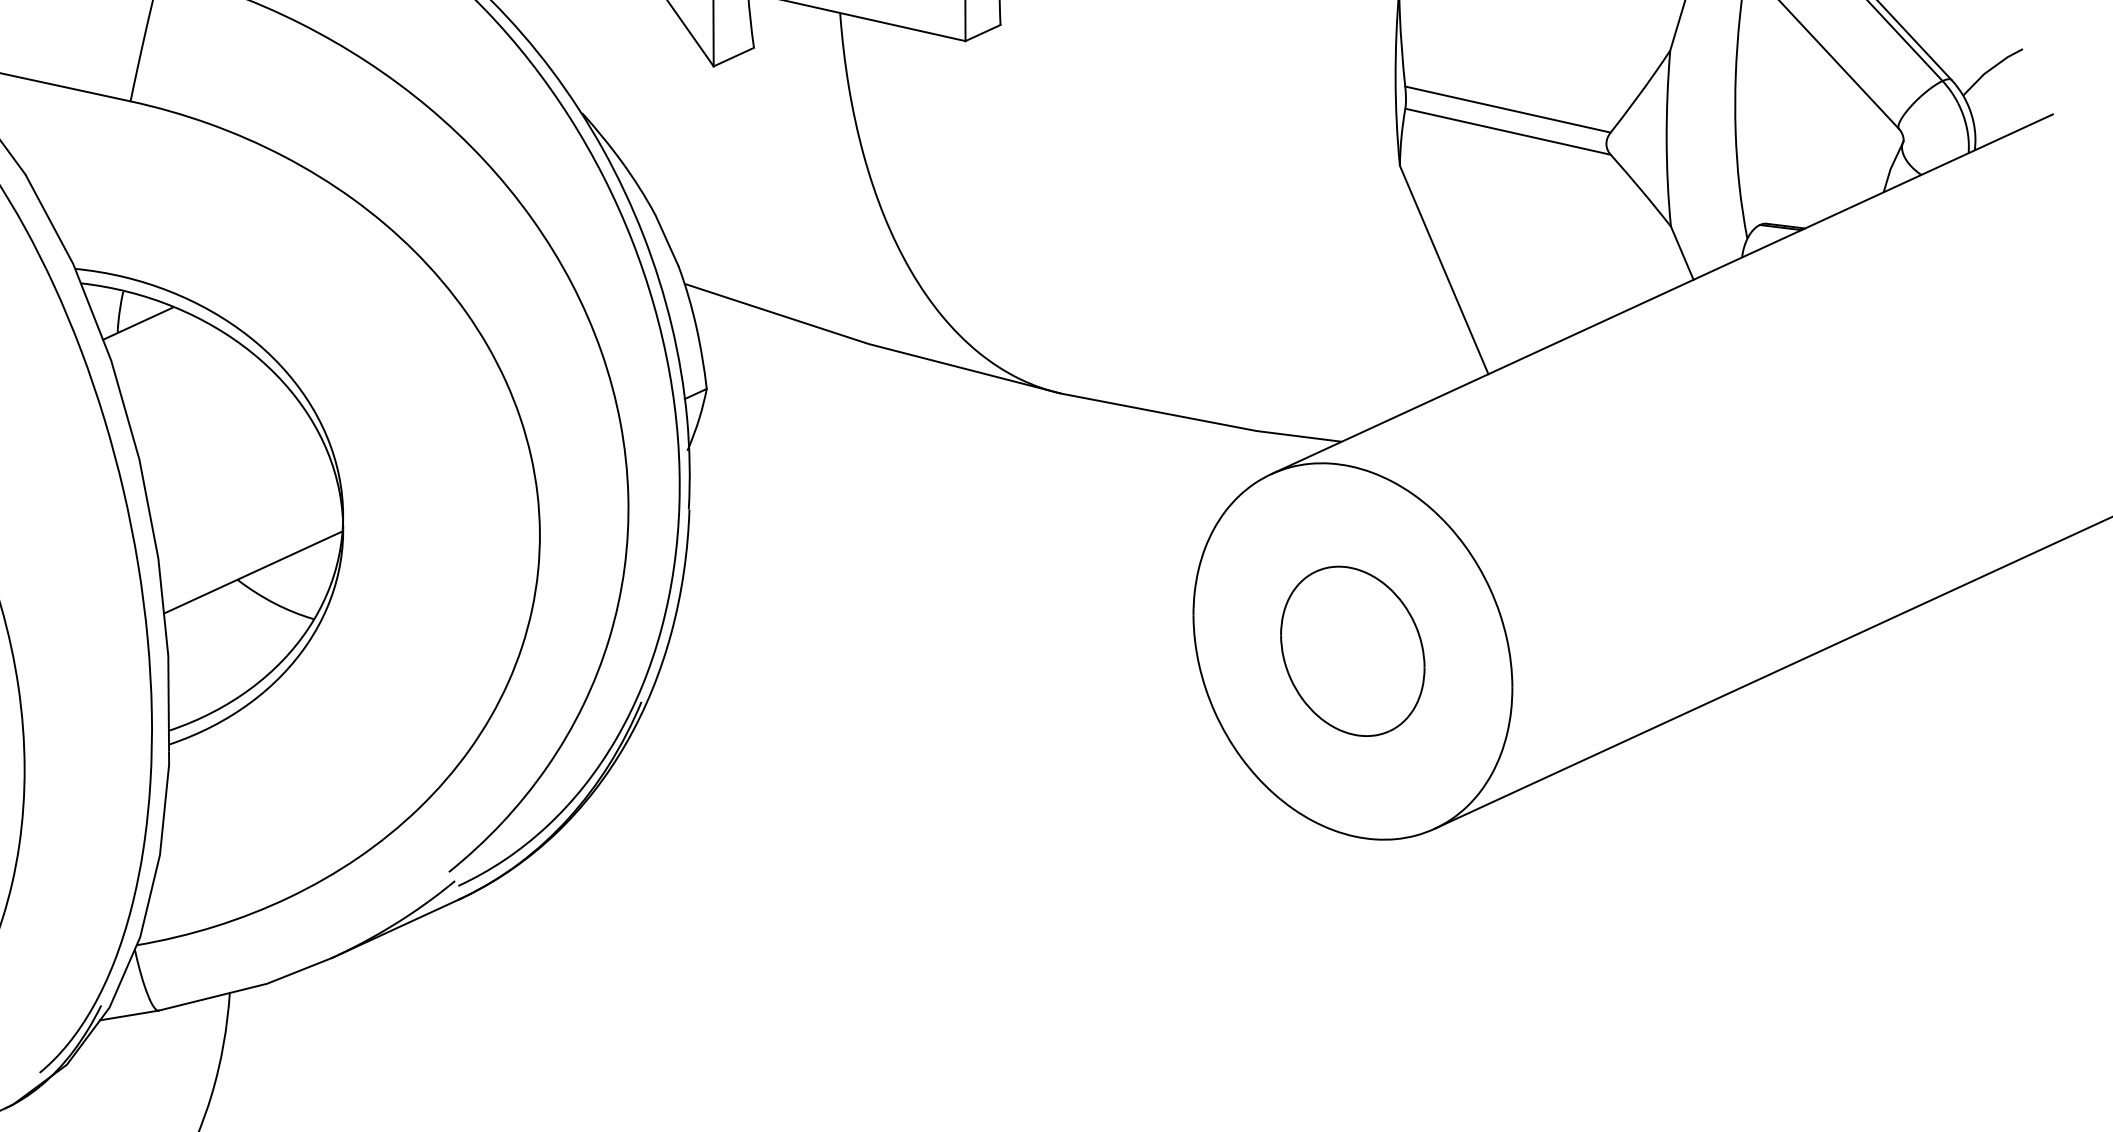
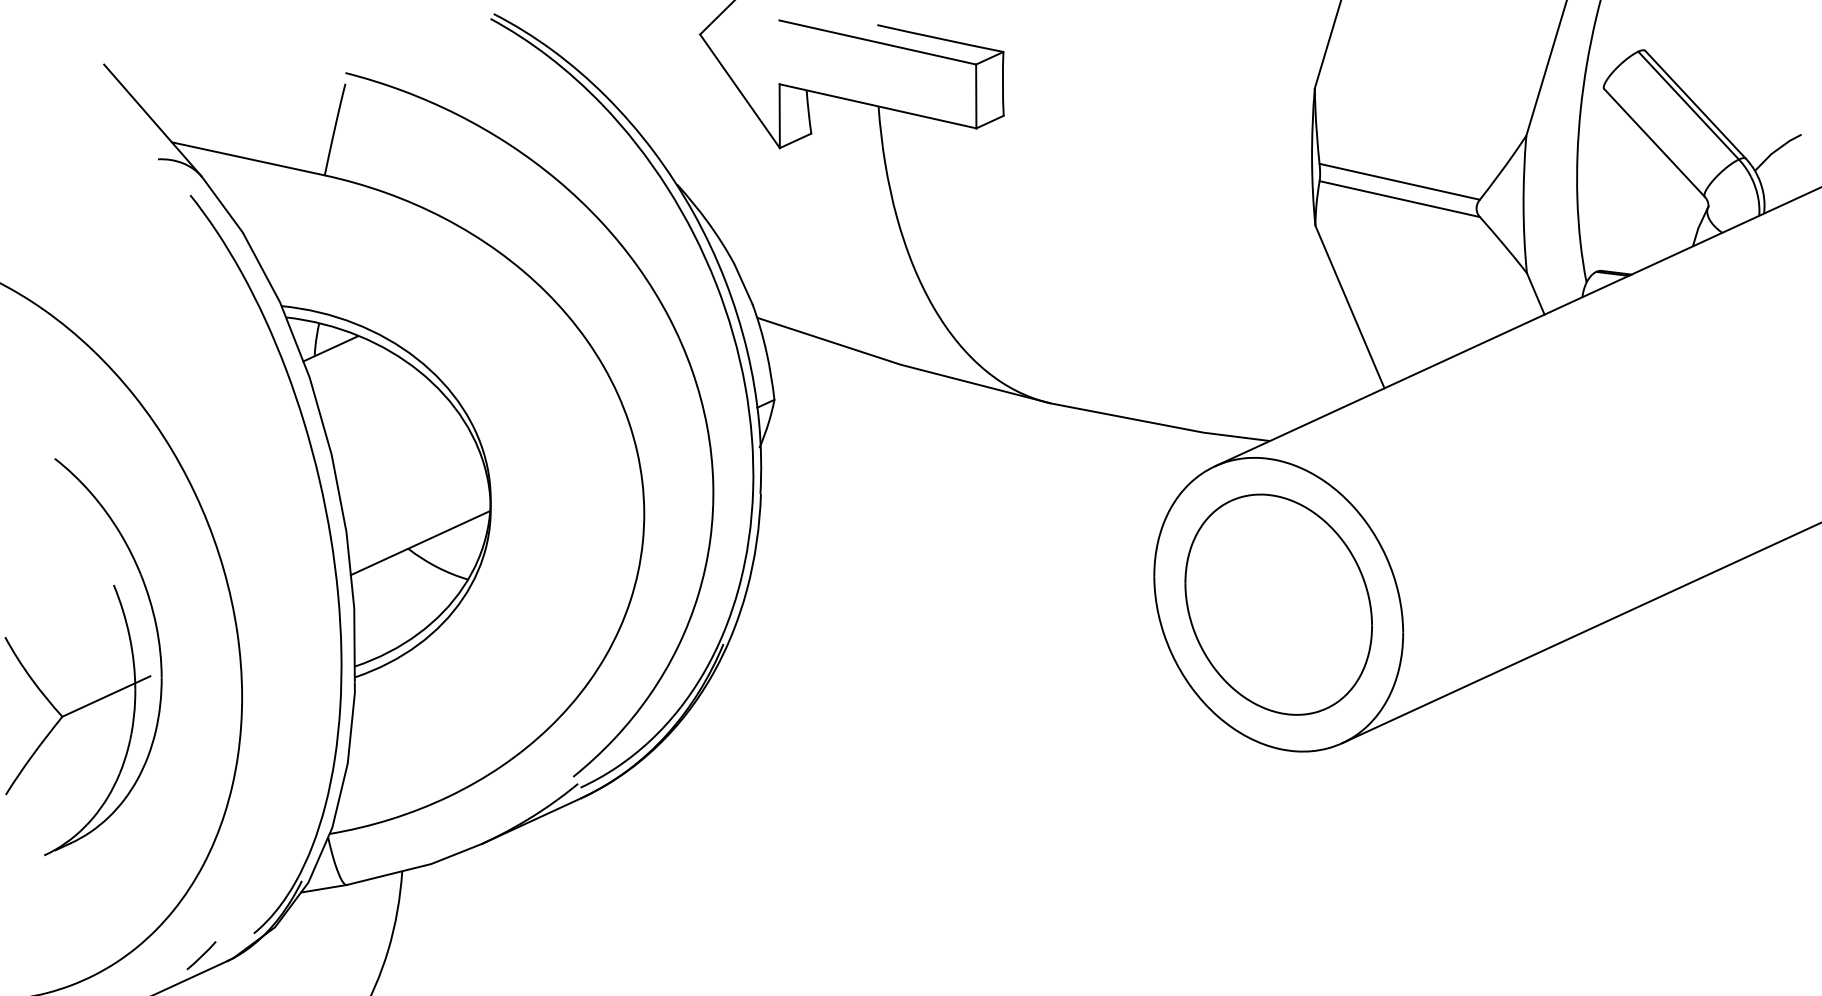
part: (1352, 651) -> (1278, 604), size x1.67

